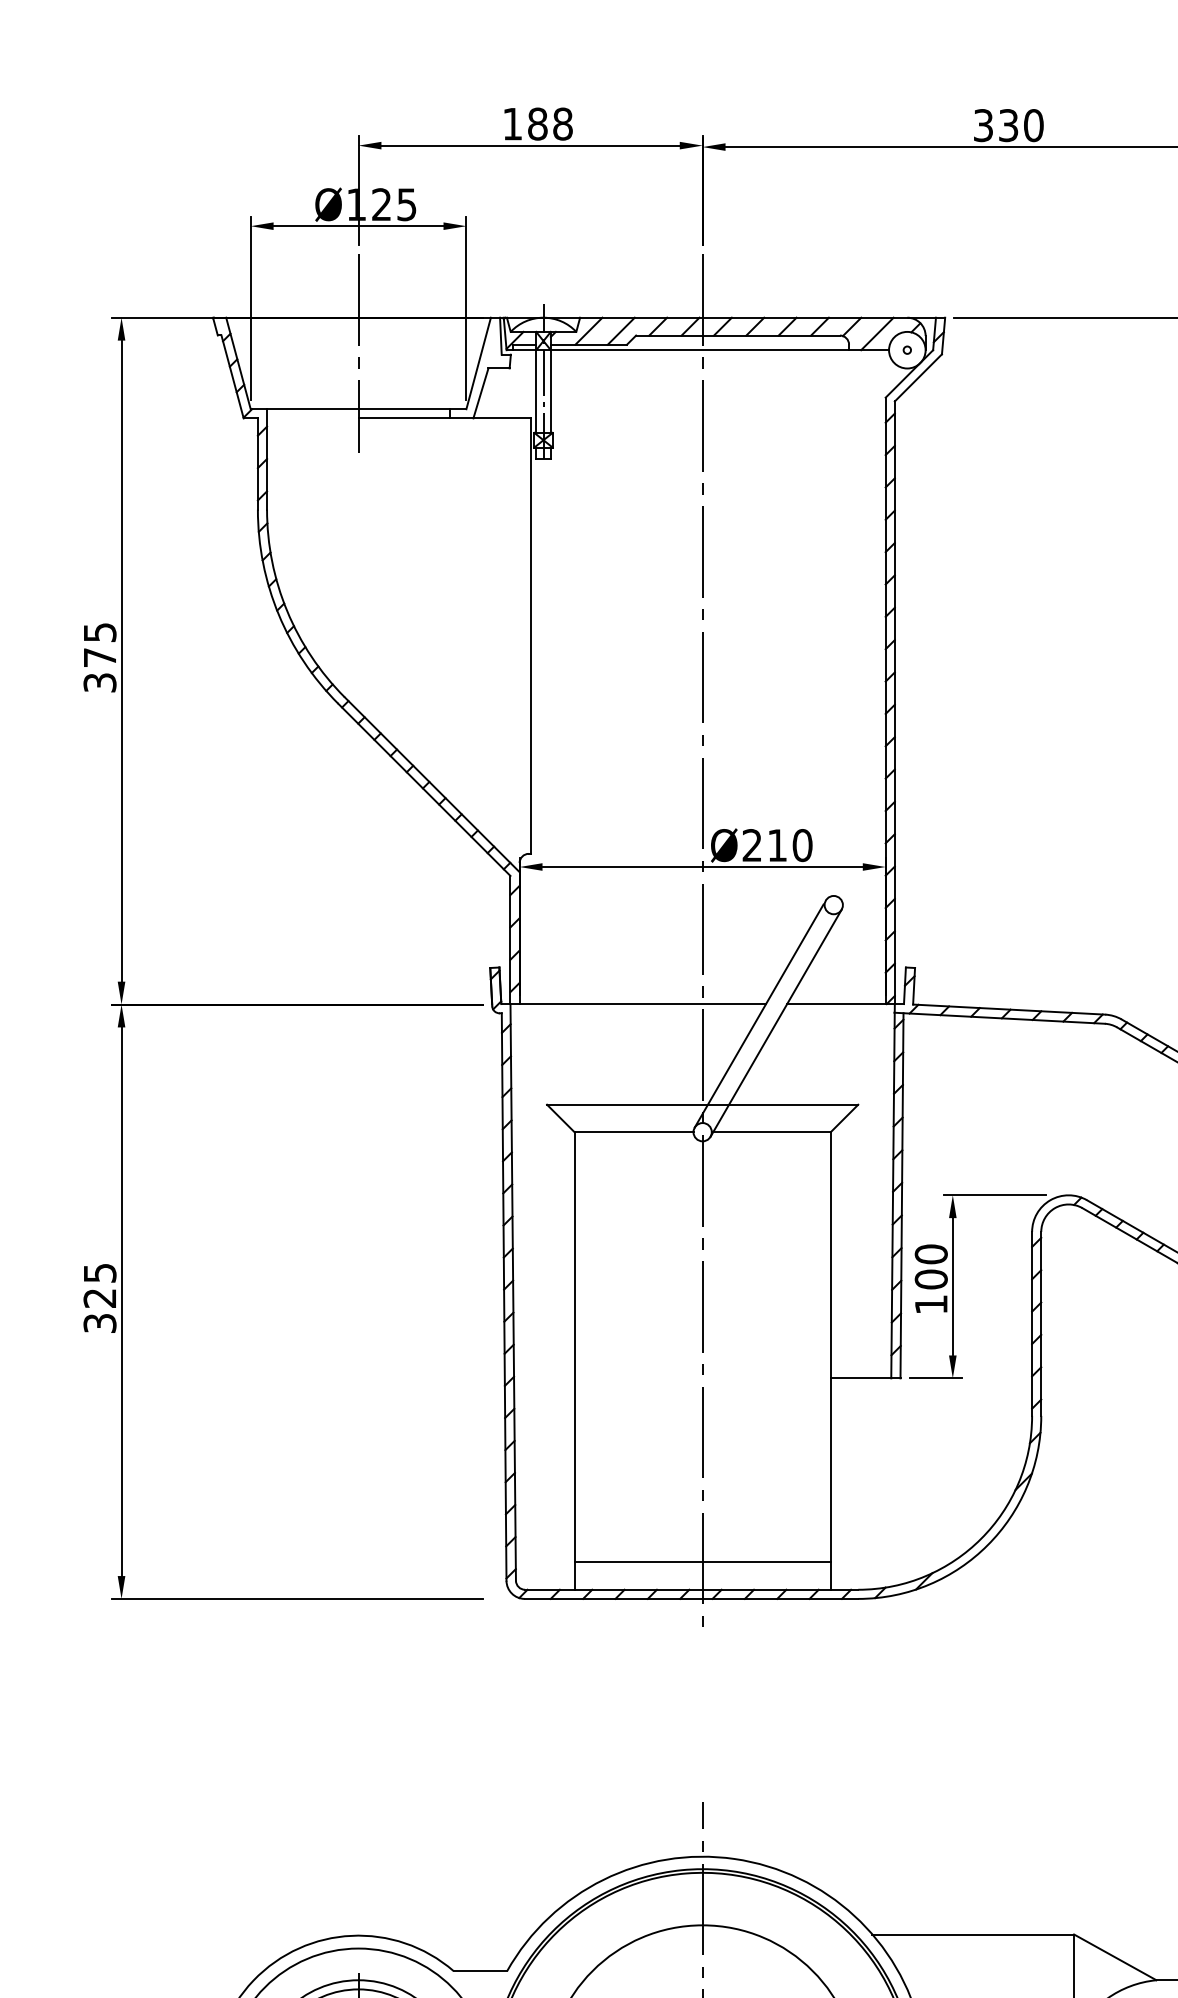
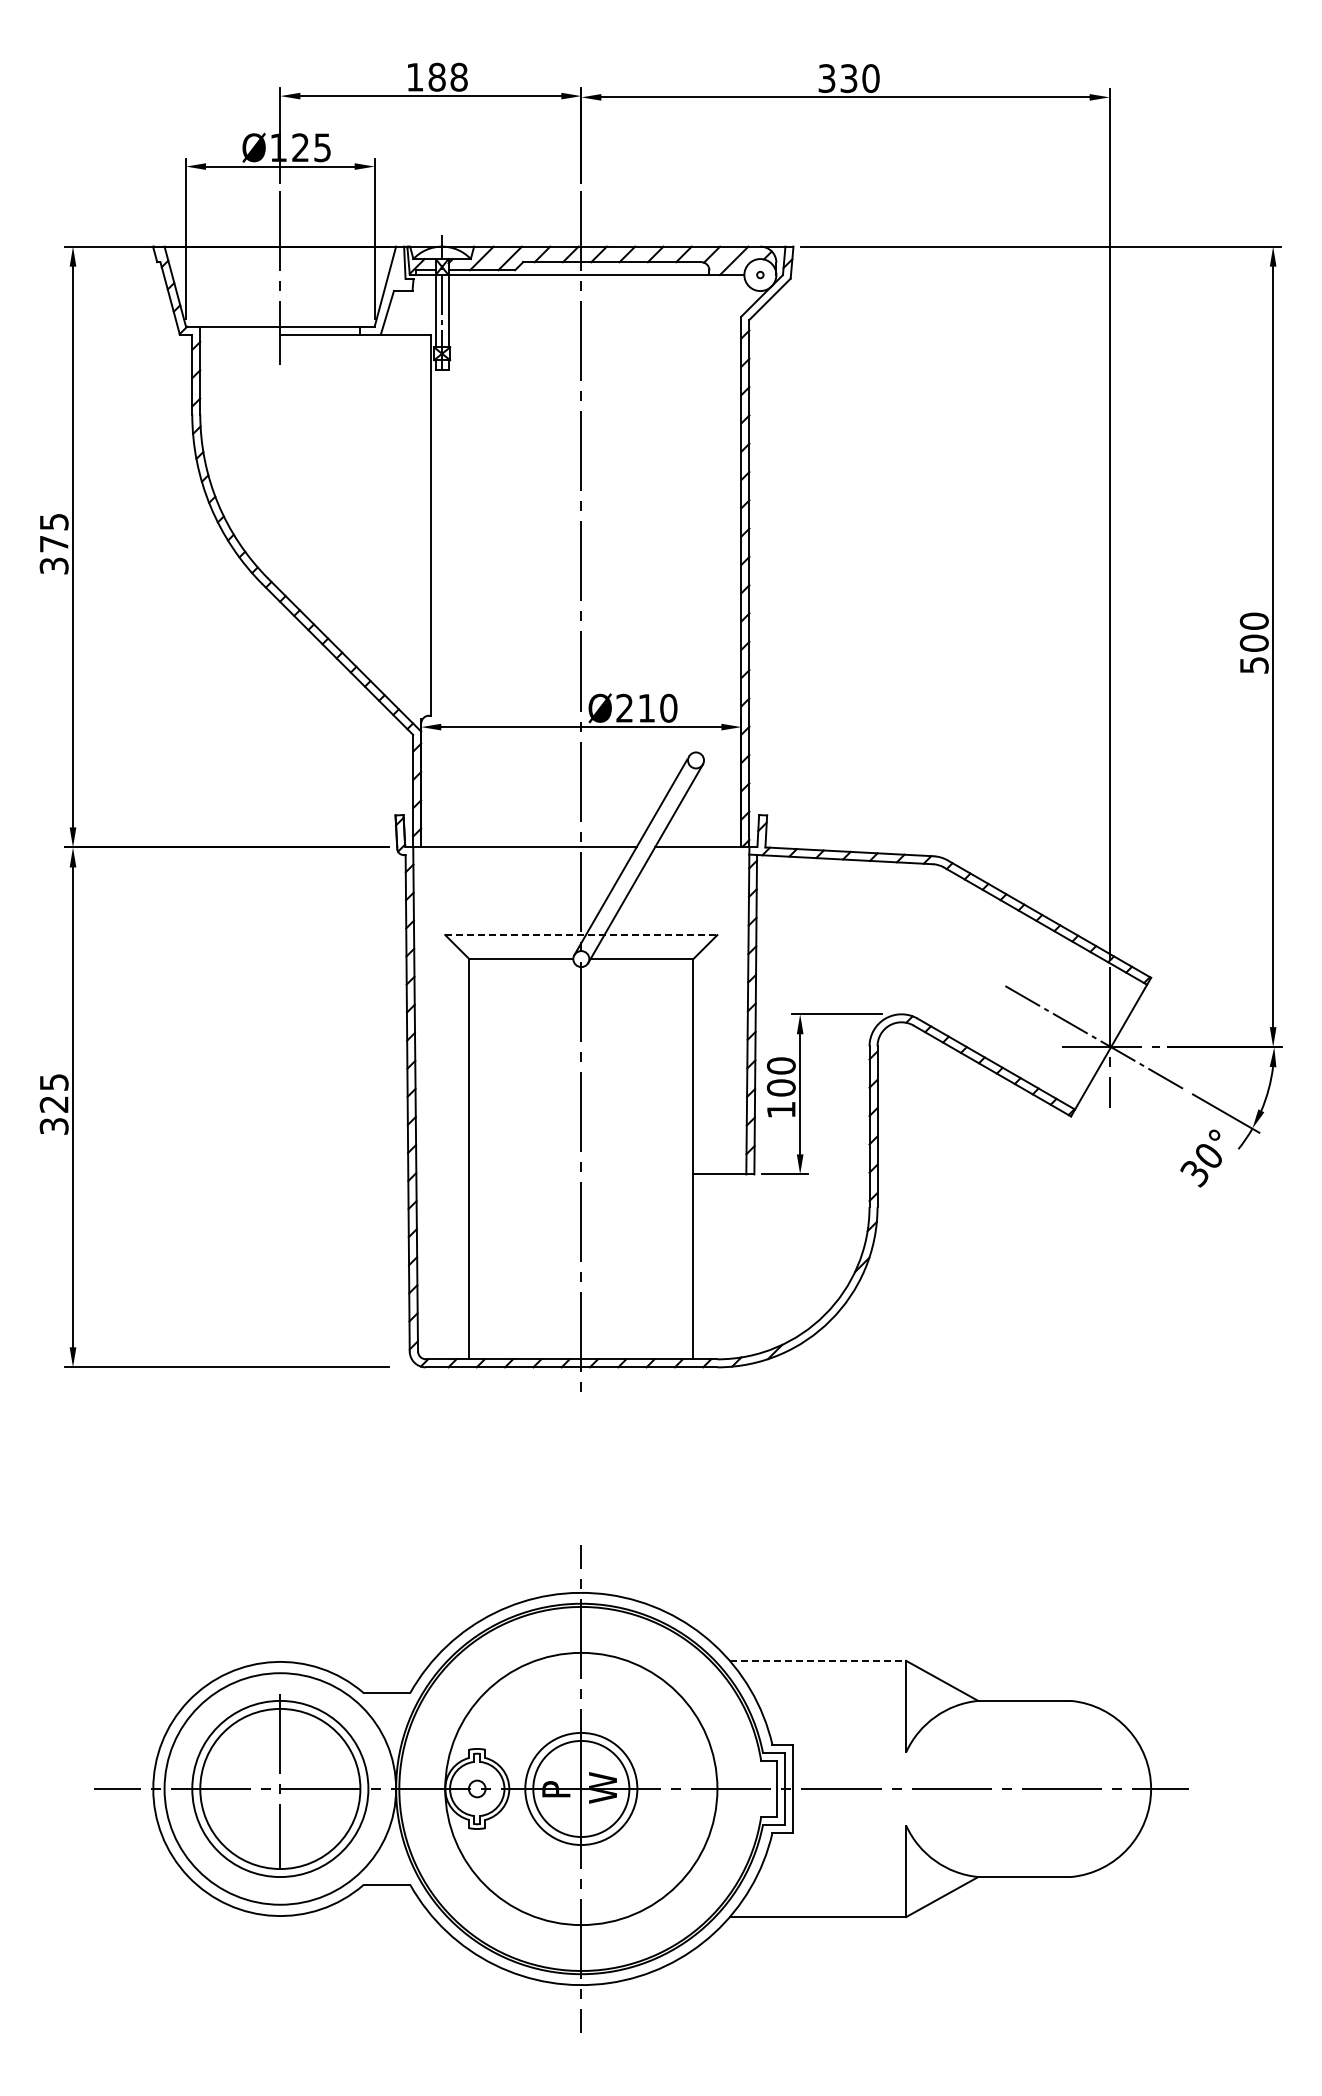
line: (702, 1105) -> (581, 935), solid -> dashed
line: (702, 1562) -> (581, 1335), removed
line: (973, 1934) -> (818, 1660), solid -> dashed

